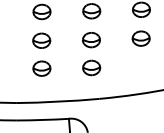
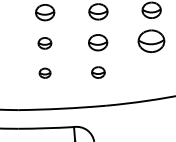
part: (140, 38) -> (150, 41), size x1.4
part: (41, 40) -> (44, 43), size x0.7
part: (91, 67) -> (98, 72), size x0.7
part: (41, 68) -> (44, 73), size x0.6

